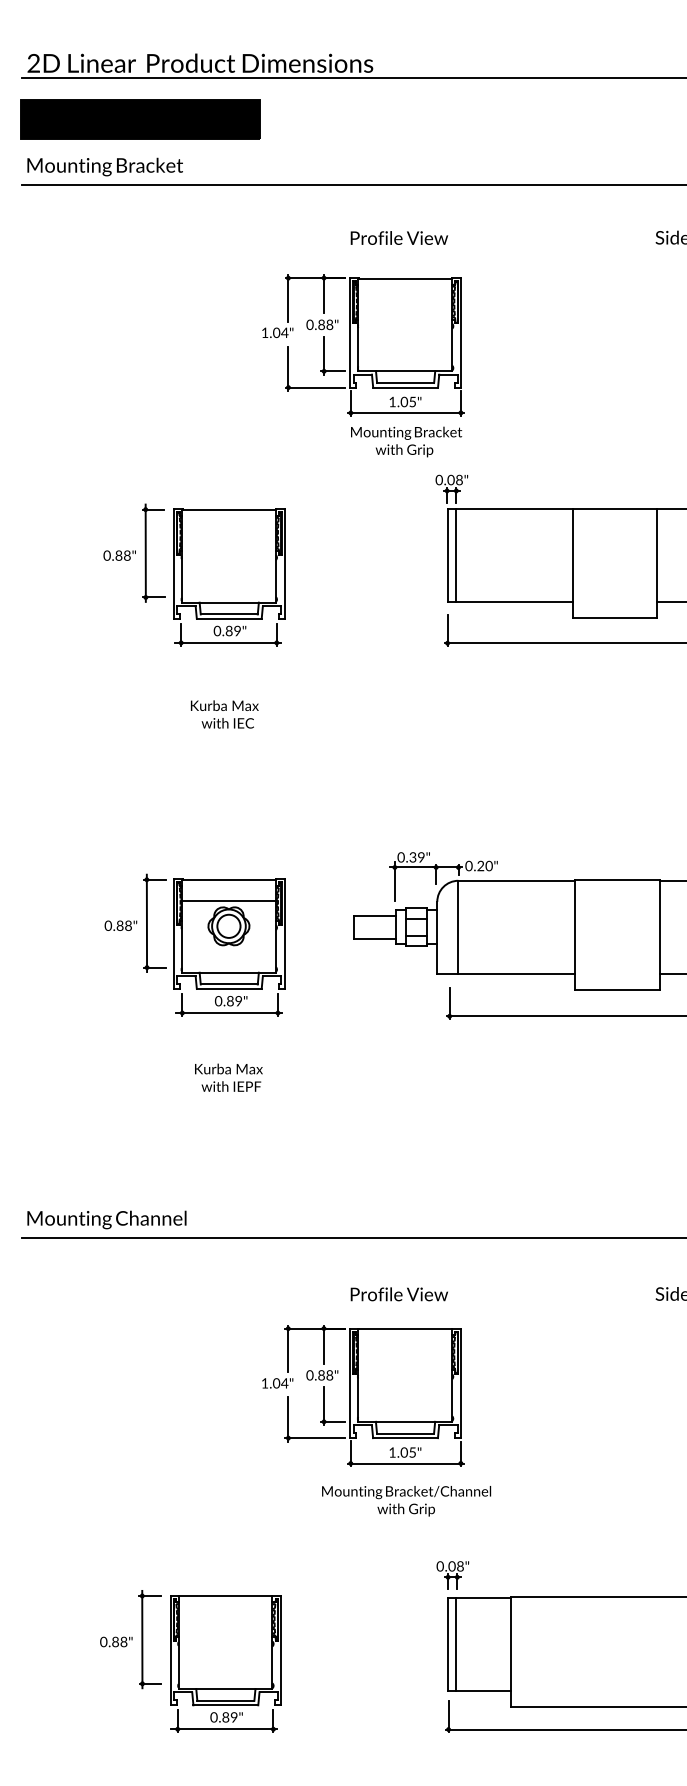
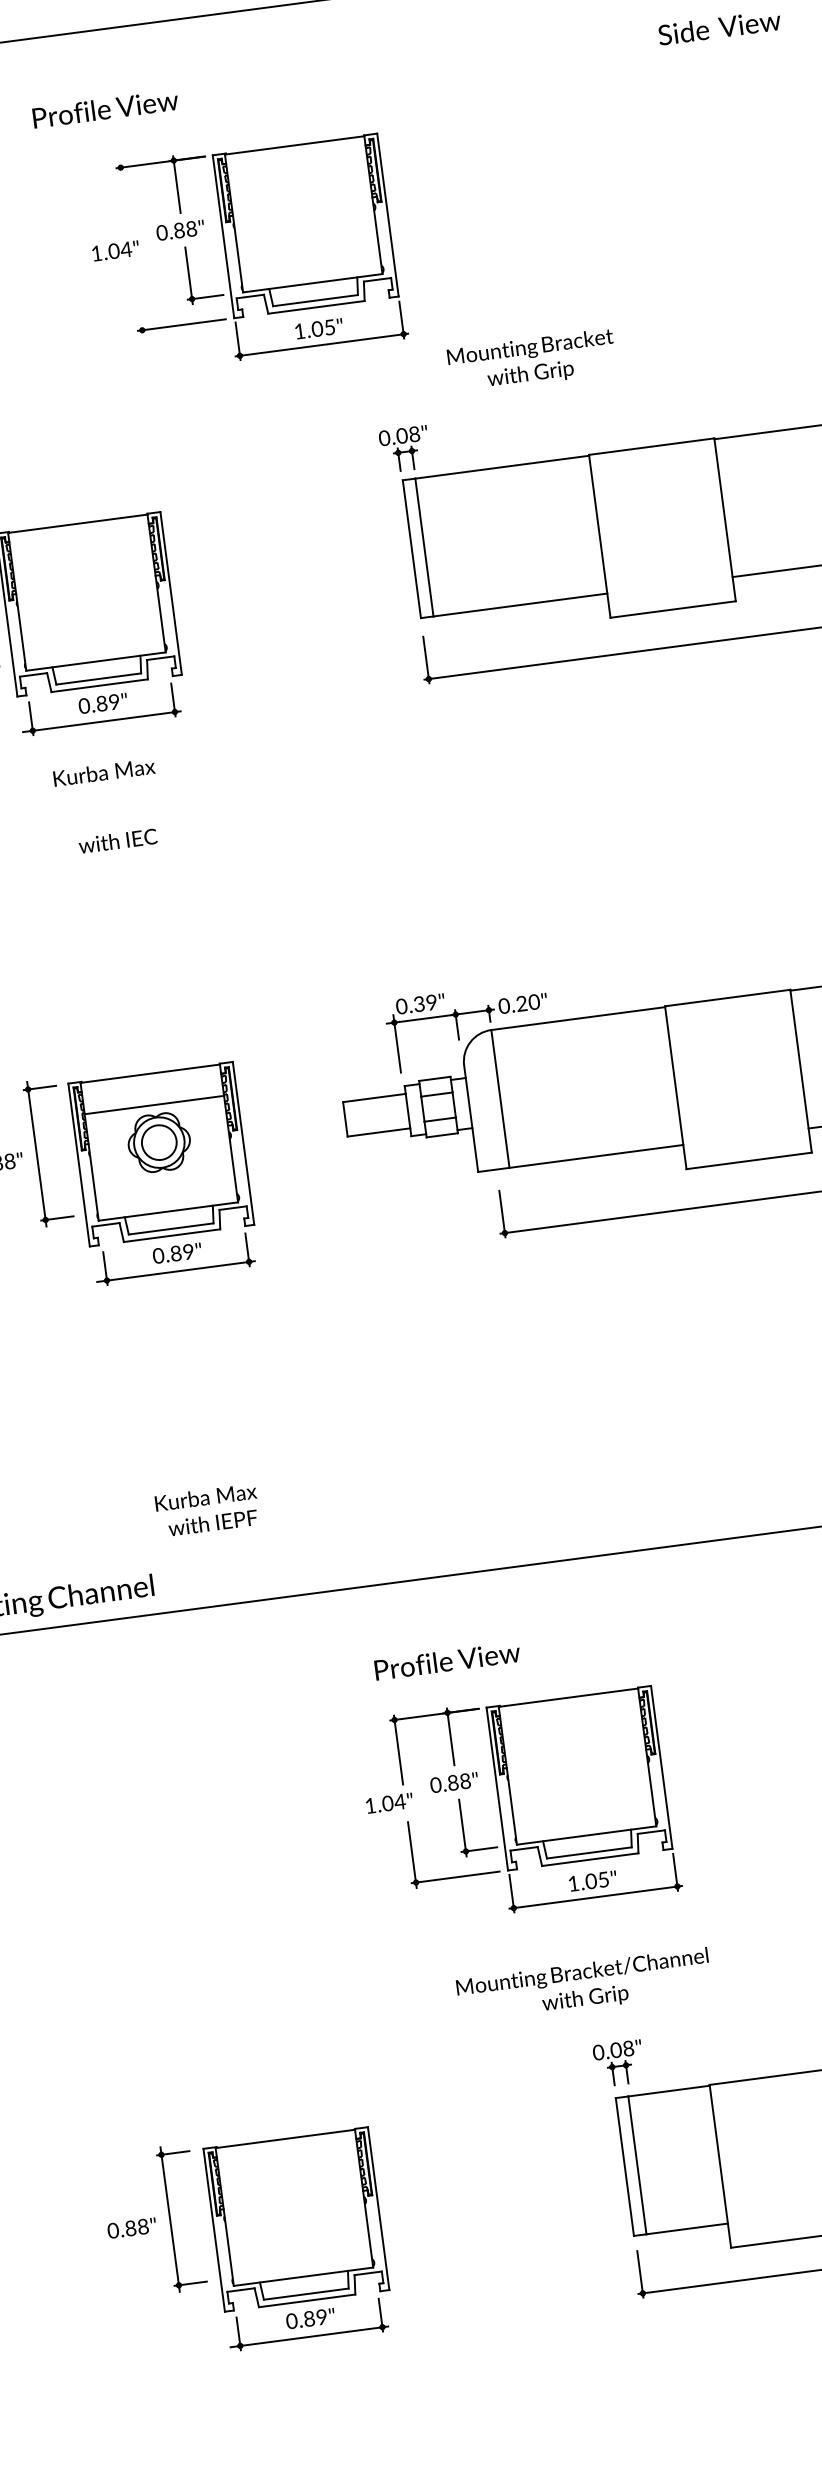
text: (399, 237) -> (105, 108), moved
line: (288, 298) -> (124, 197), removed
line: (288, 368) -> (138, 301), removed
text: (406, 441) -> (531, 360), moved
text: (224, 705) -> (103, 772), moved
text: (228, 1077) -> (206, 1510), moved
text: (398, 1294) -> (446, 1661), moved
part: (363, 1395) -> (519, 1804), moved
text: (406, 1501) -> (584, 1986), moved

